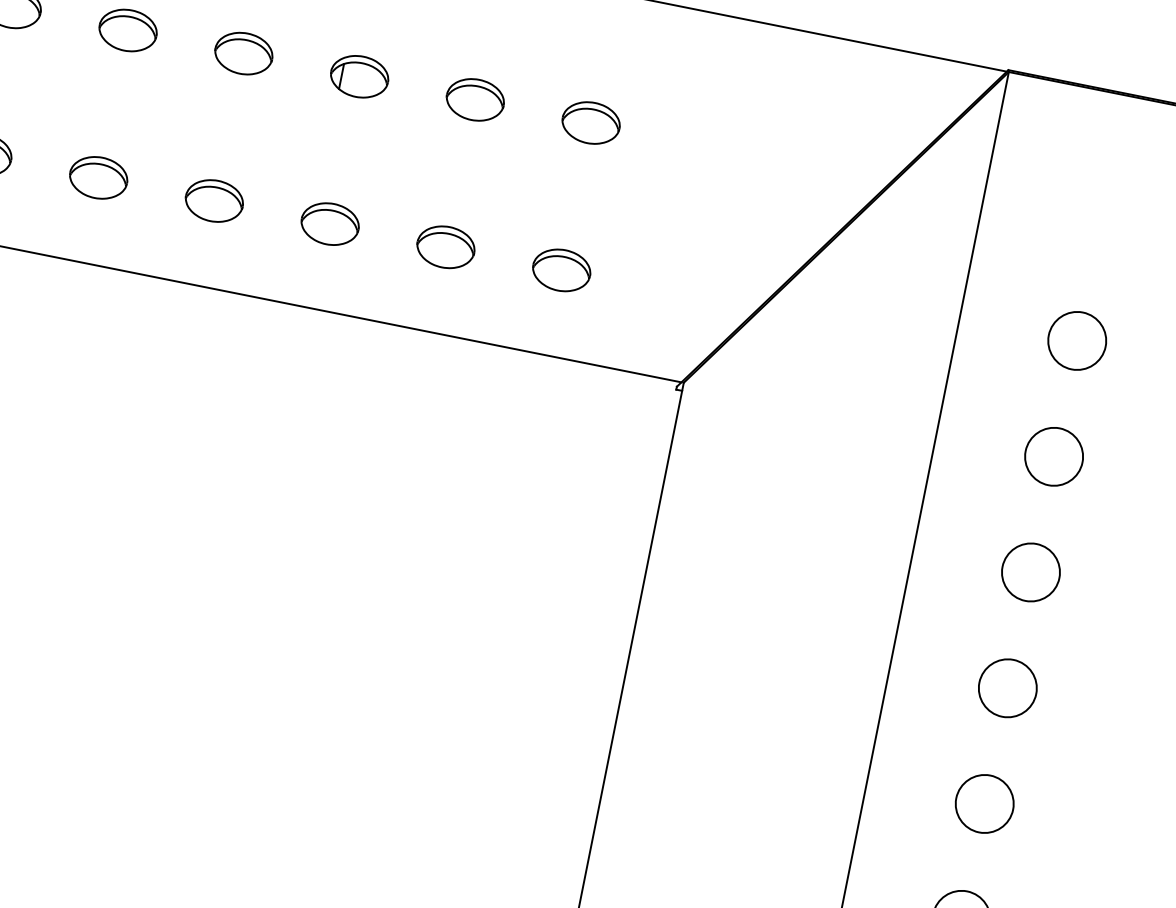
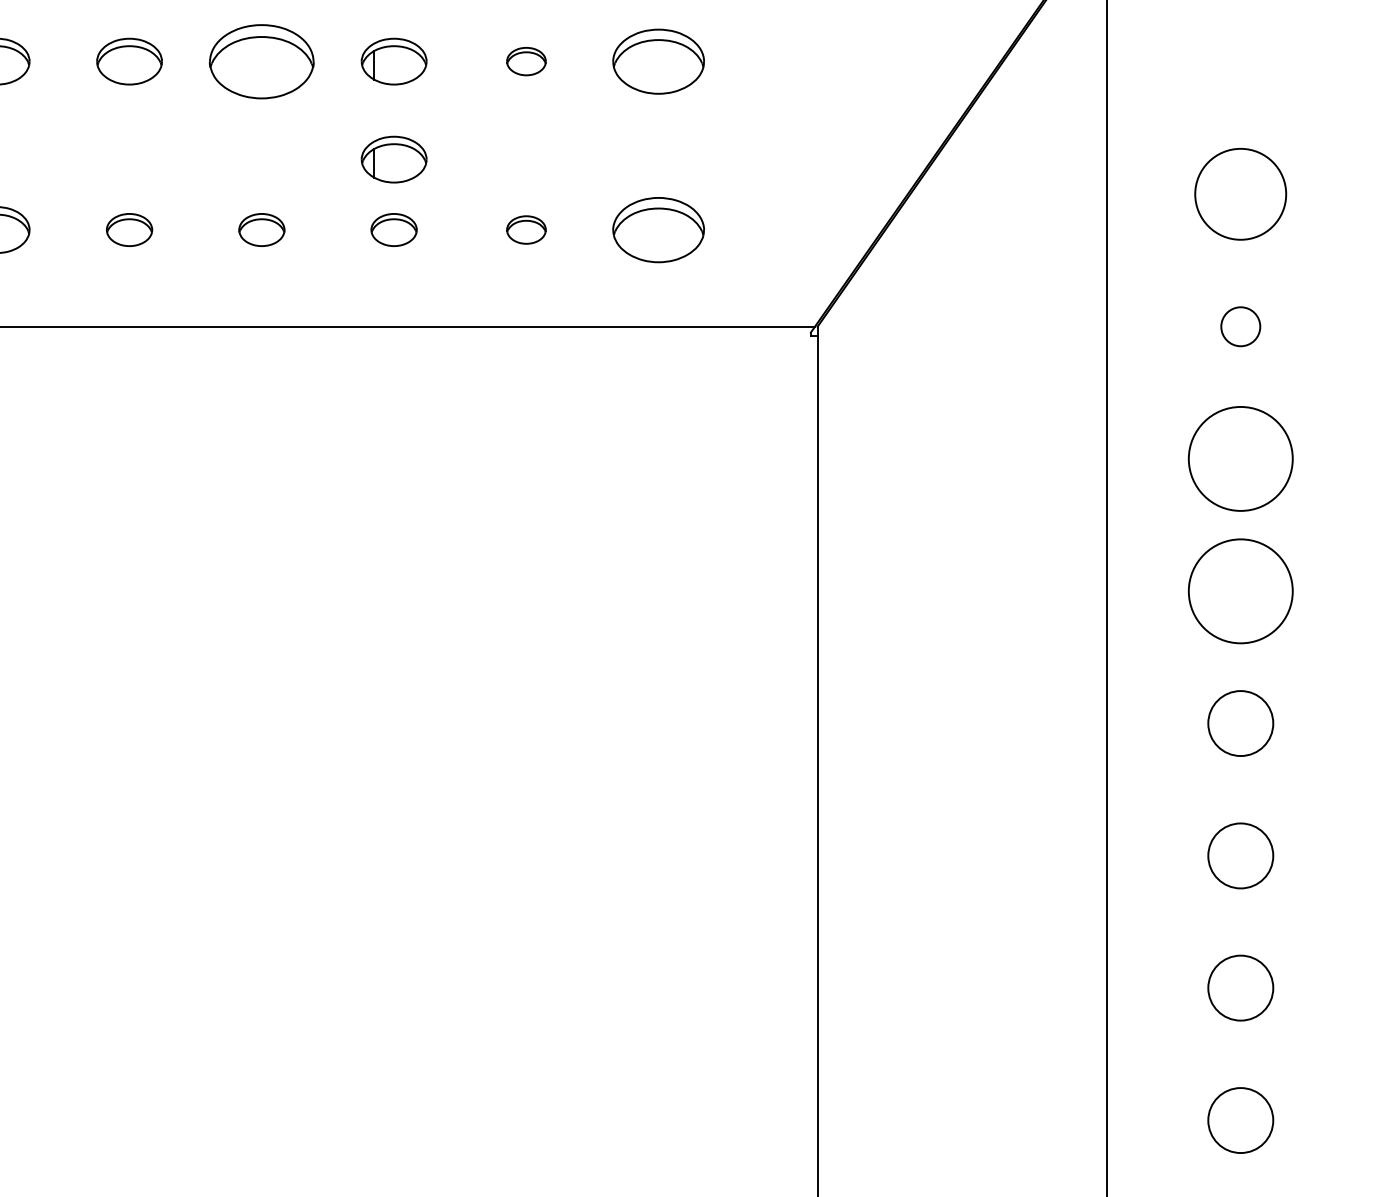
part: (243, 53) -> (261, 61), size x1.6
part: (475, 99) -> (526, 61), size x0.6
part: (590, 122) -> (658, 61), size x1.4
part: (341, 162) -> (393, 159), added
part: (98, 177) -> (129, 229), size x0.7
part: (214, 200) -> (261, 229), size x0.7
part: (329, 223) -> (393, 229), size x0.7
part: (446, 246) -> (526, 229), size x0.6
part: (561, 269) -> (658, 229), size x1.4
circle: (1076, 341) -> (1240, 194), size x1.4
circle: (1053, 456) -> (1240, 326), size x0.6
circle: (1030, 572) -> (1240, 458), size x1.6
circle: (1007, 687) -> (1240, 590), size x1.6

